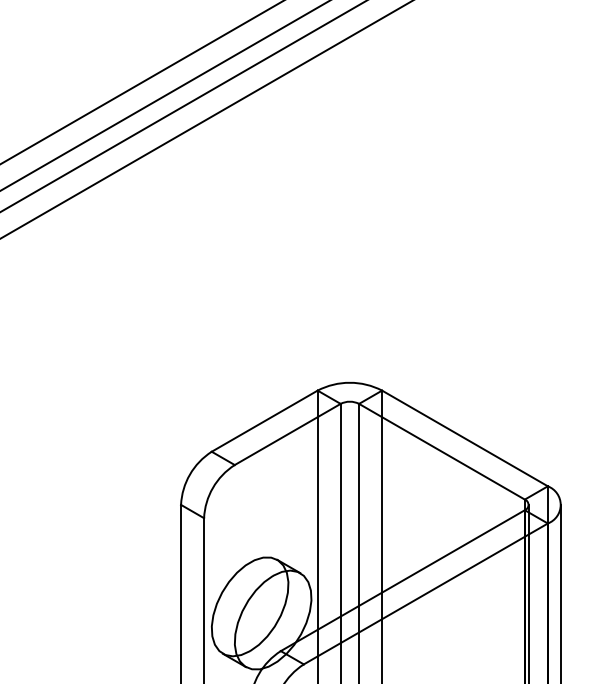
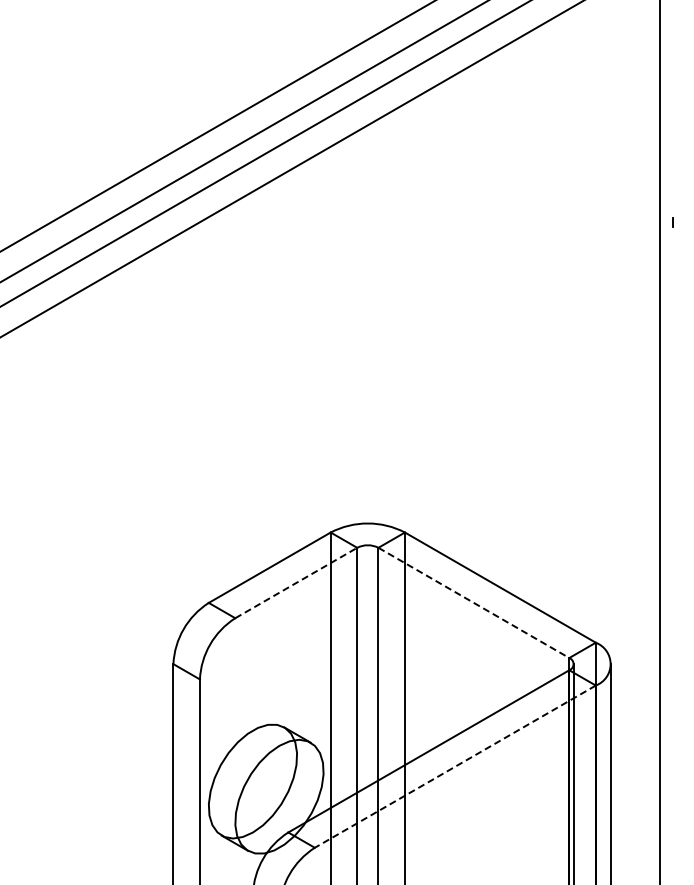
line: (287, 434) -> (296, 582), solid -> dashed
line: (442, 452) -> (474, 603), solid -> dashed
line: (425, 593) -> (454, 766), solid -> dashed

